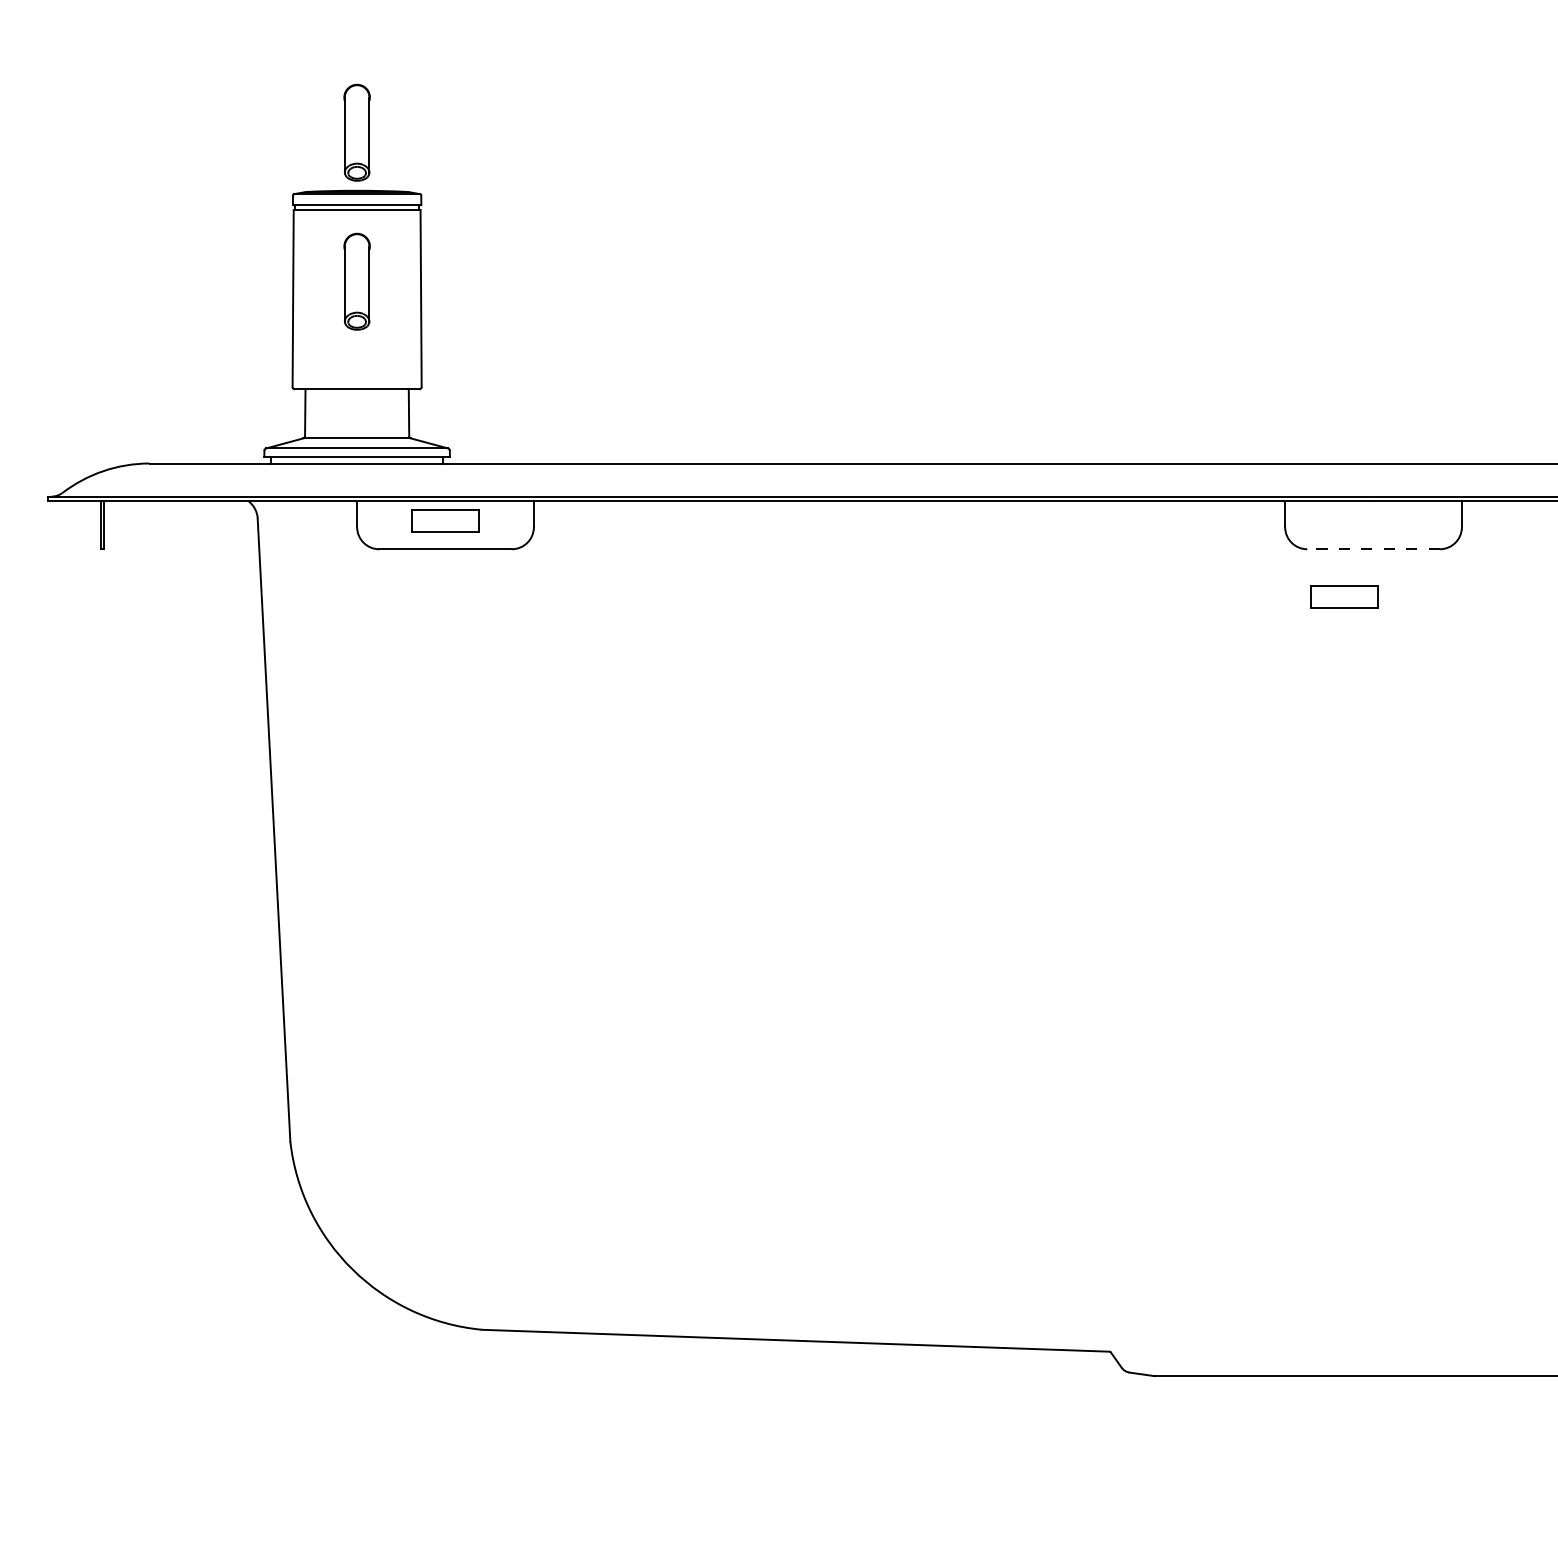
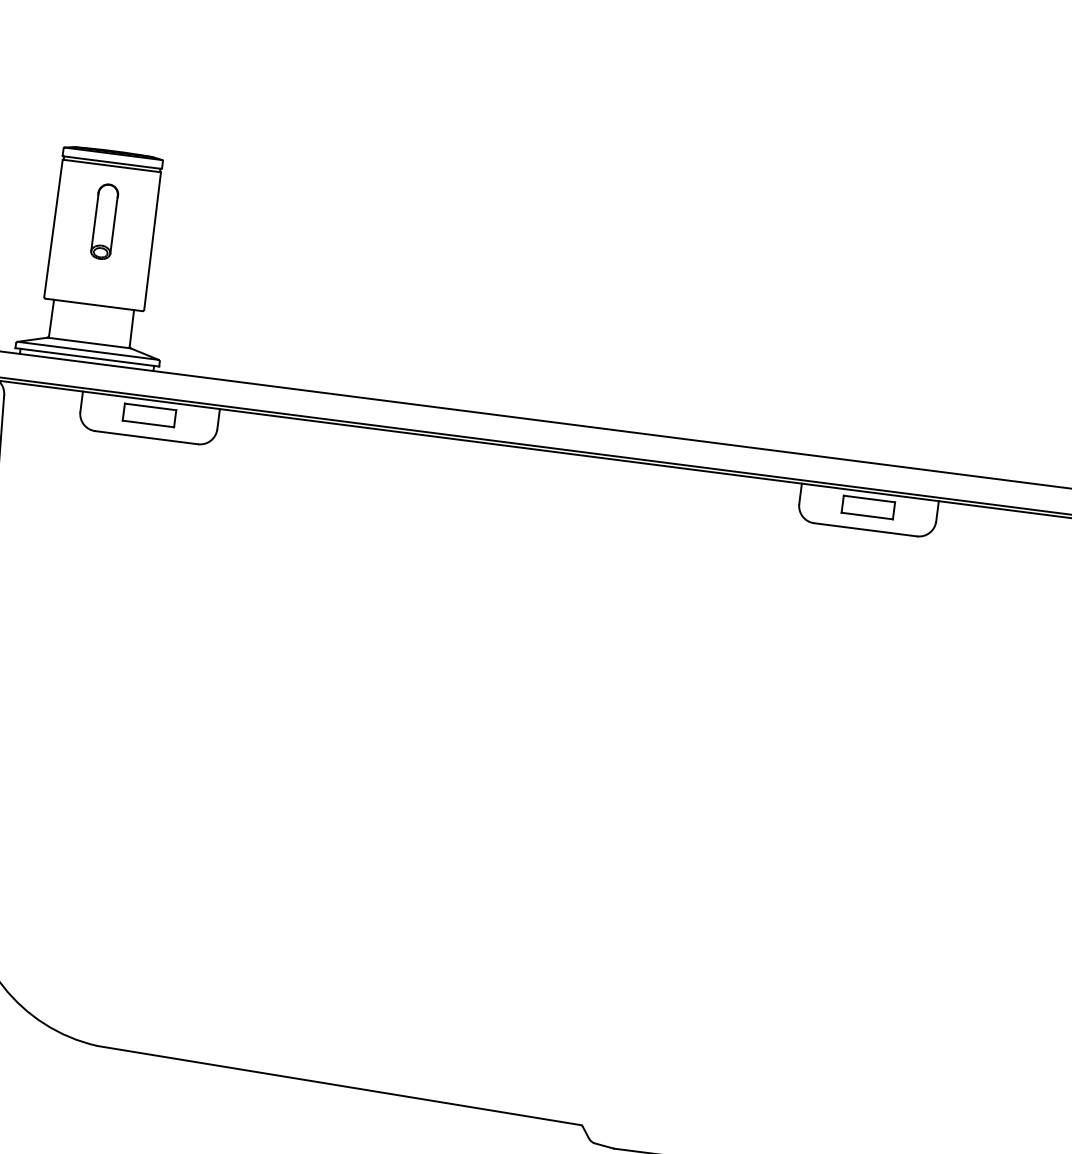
part: (356, 132) -> (119, 106), removed
line: (1373, 549) -> (865, 529), dashed -> solid
part: (1344, 596) -> (868, 507), moved

